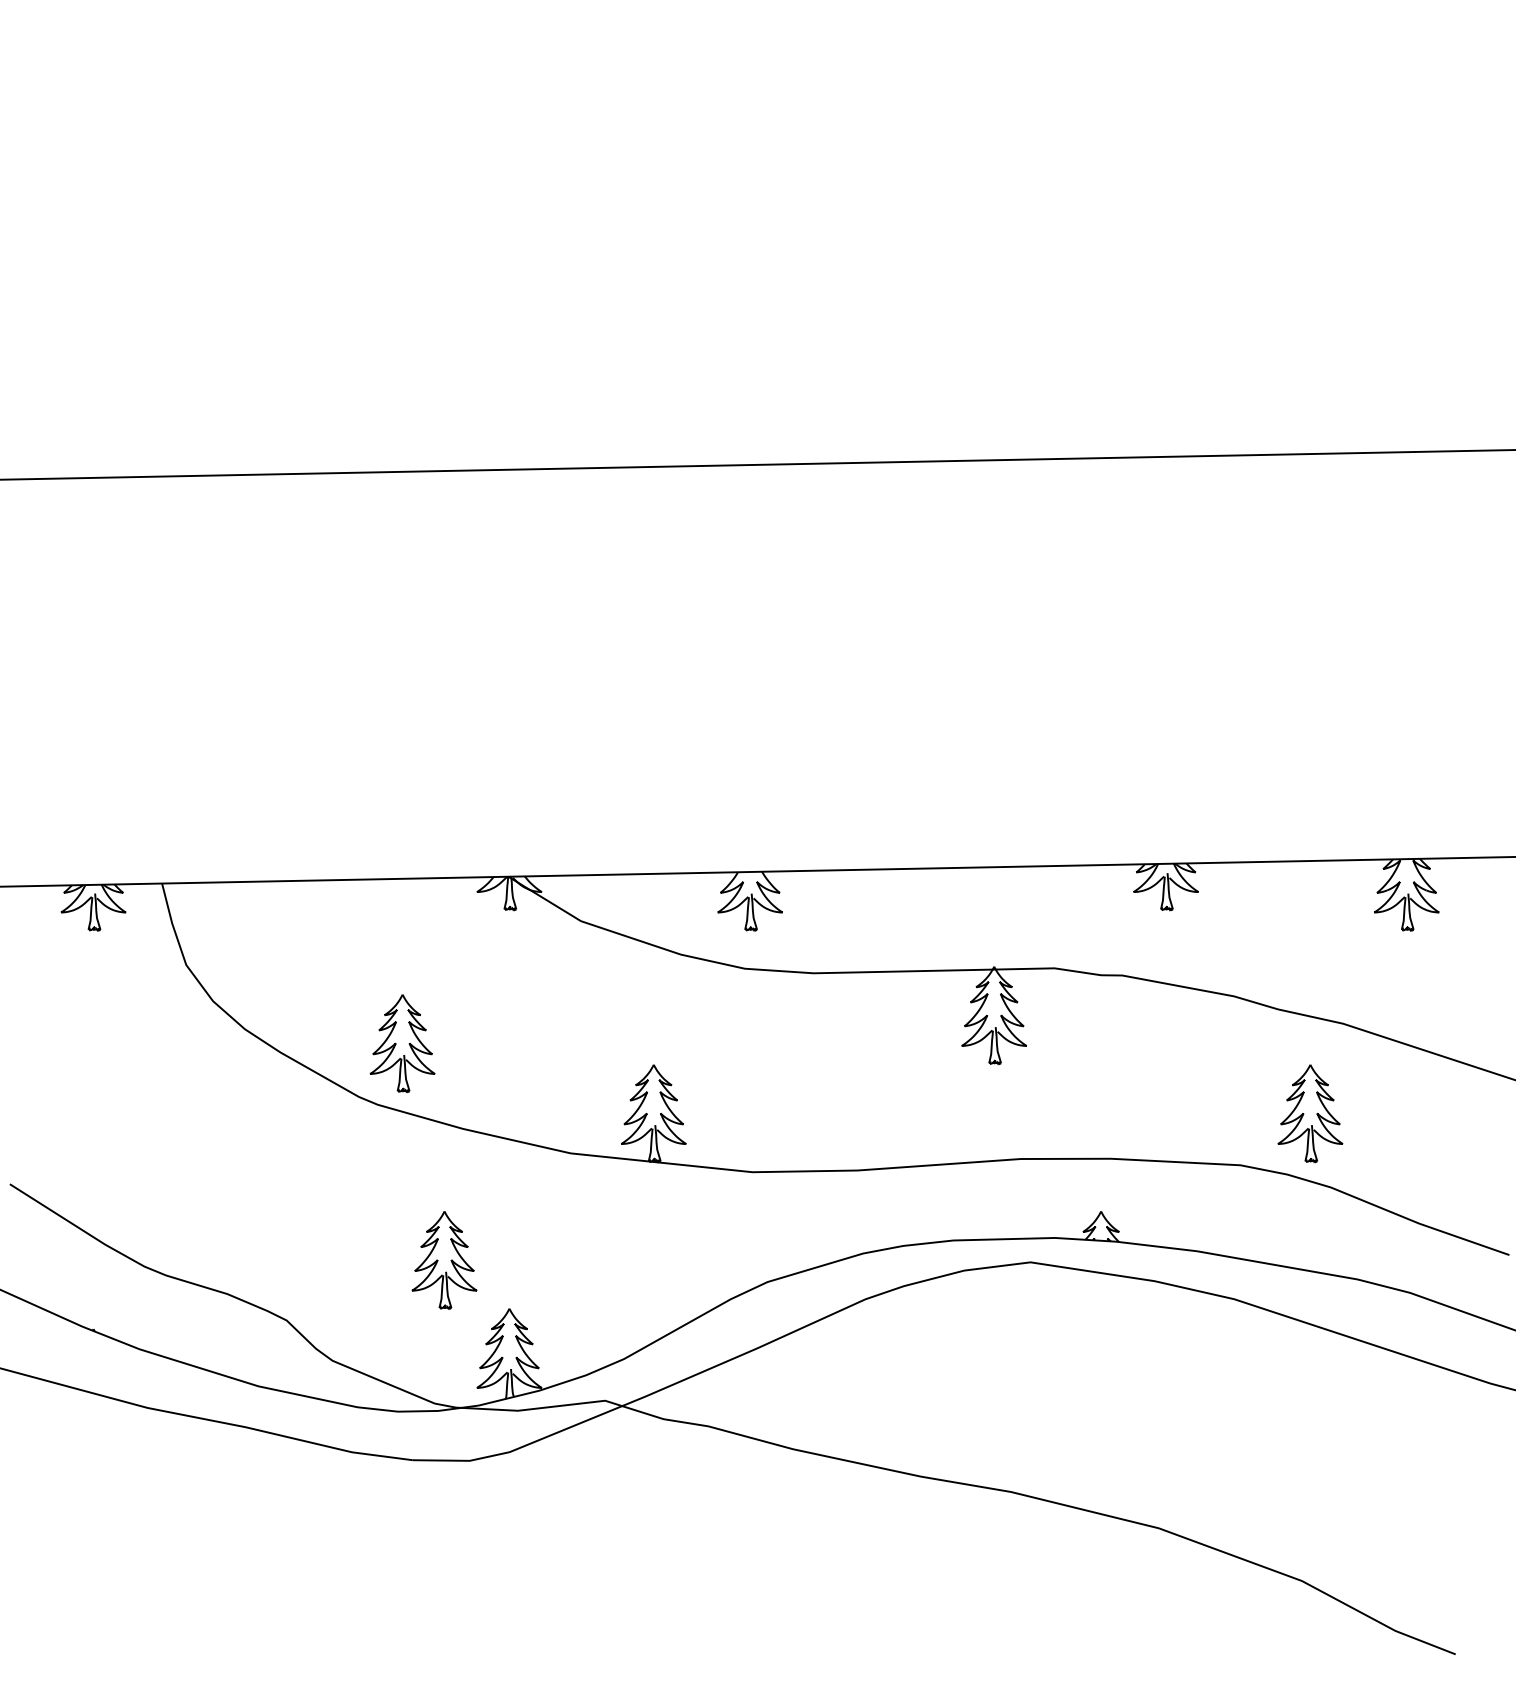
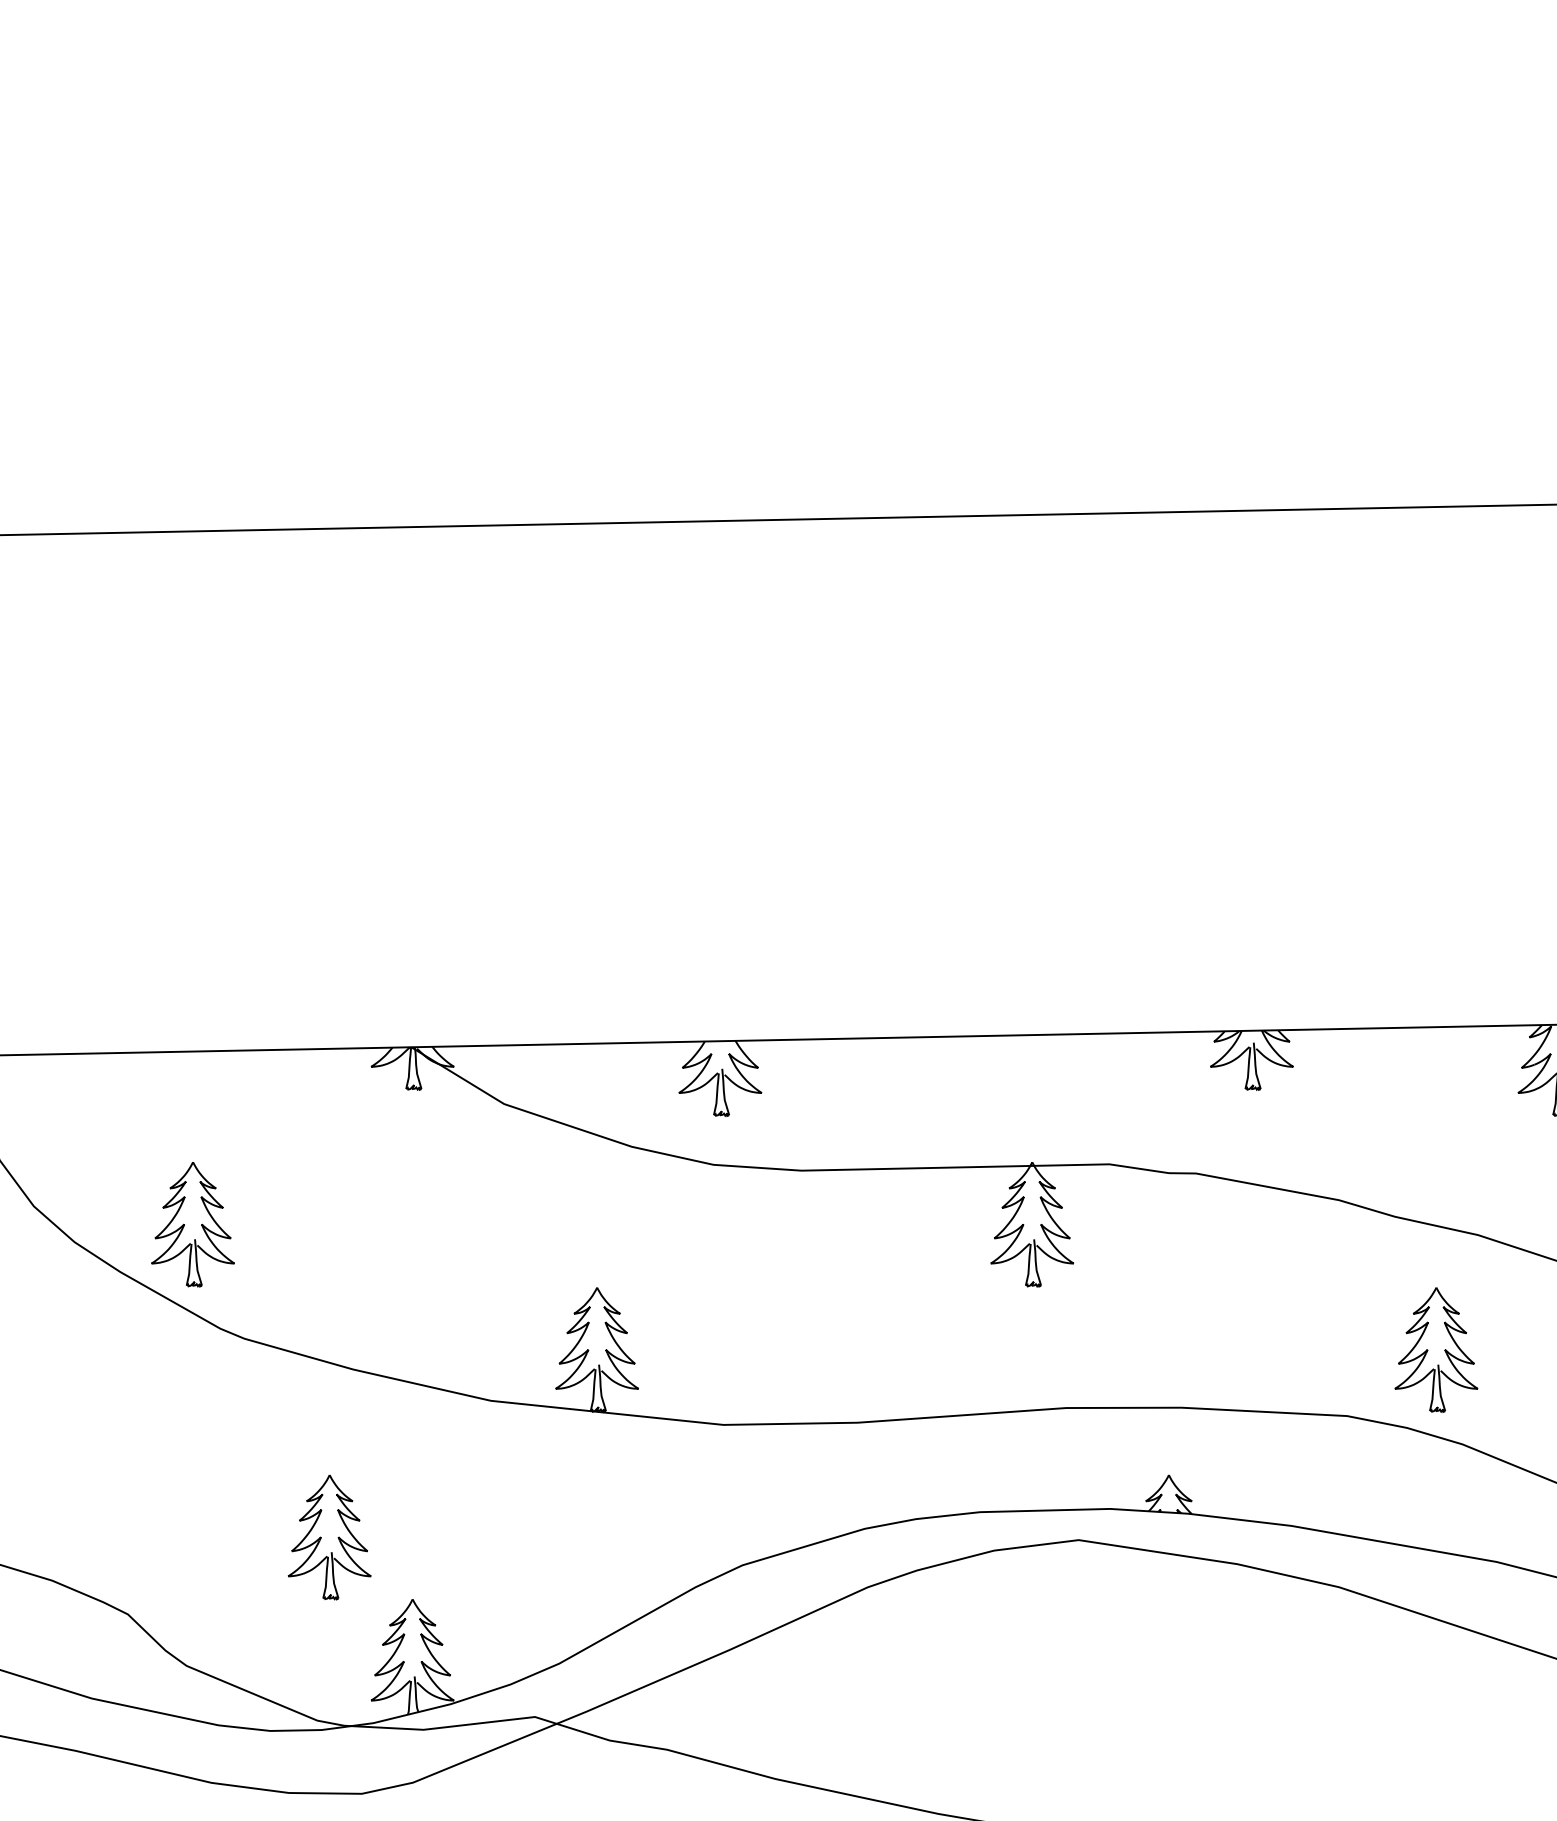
part: (402, 1043) -> (192, 1224), moved

